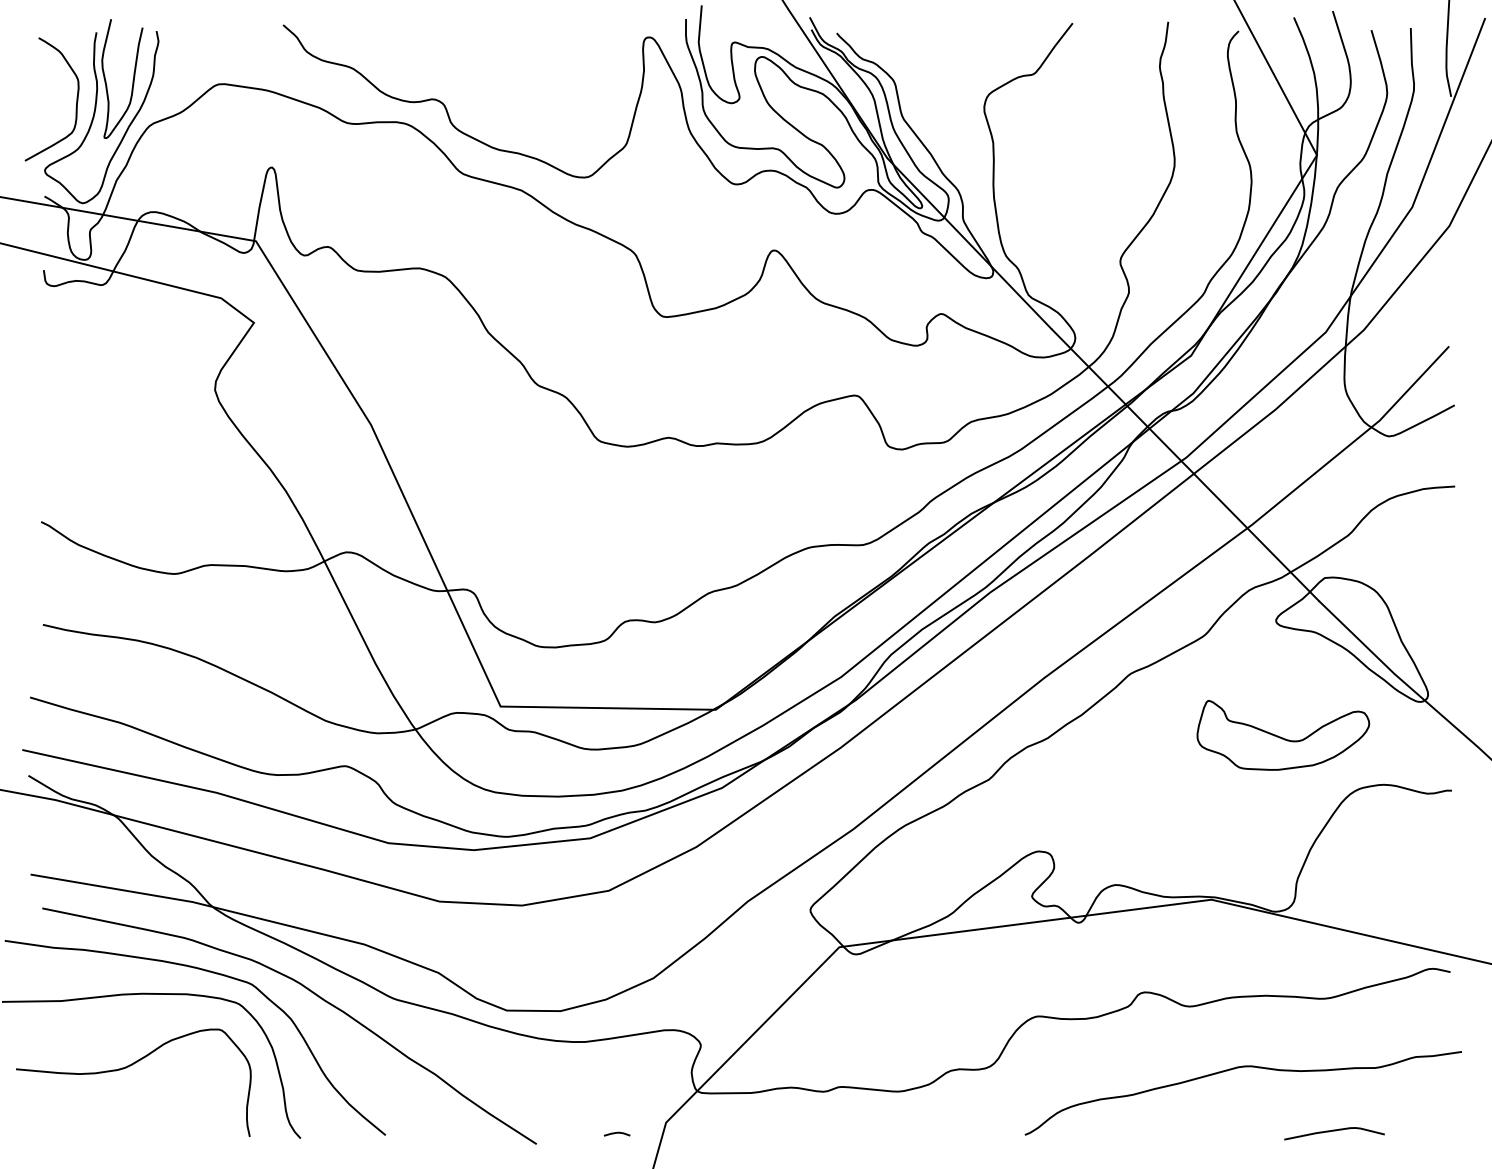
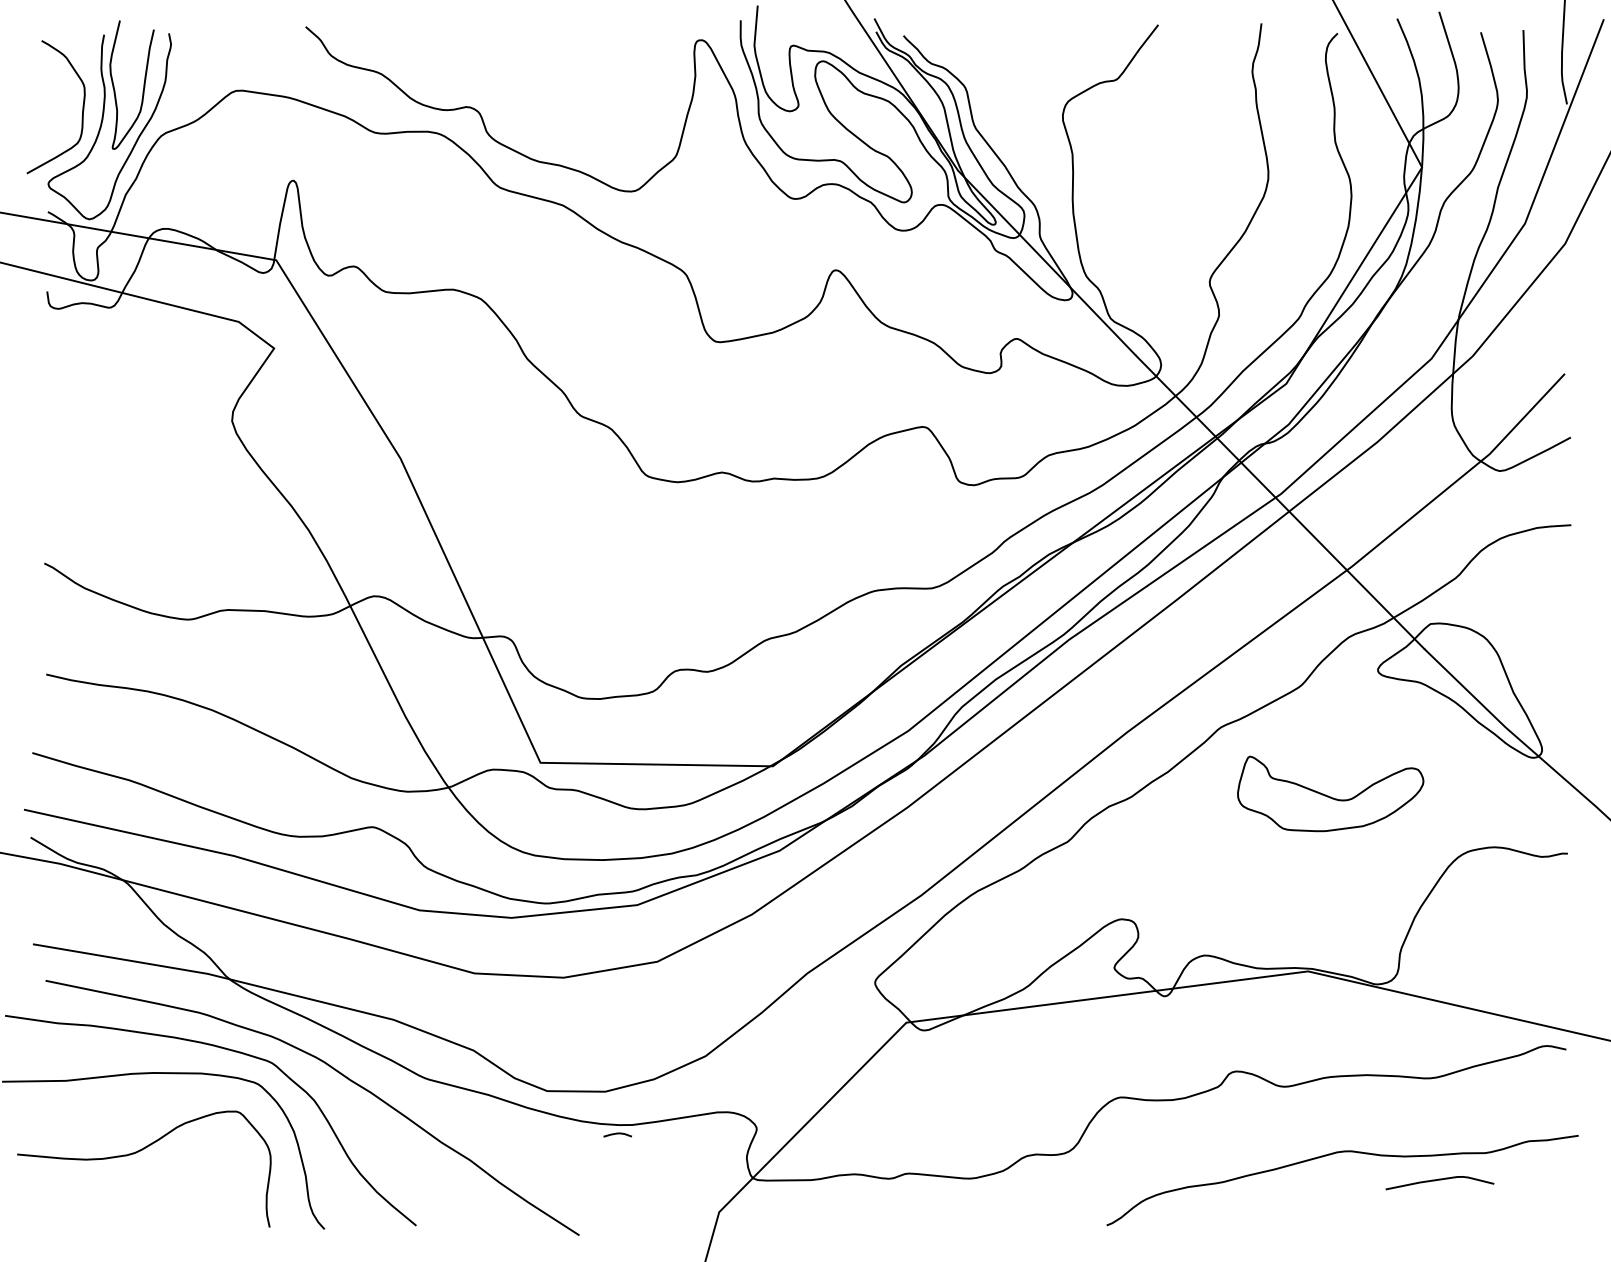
part: (1283, 735) -> (1330, 794), moved
curve: (1334, 1131) -> (1439, 1180), moved
curve: (616, 1133) -> (617, 1134), moved

